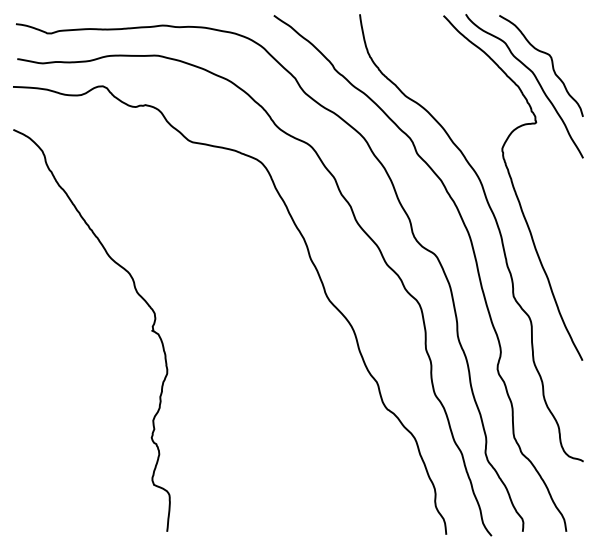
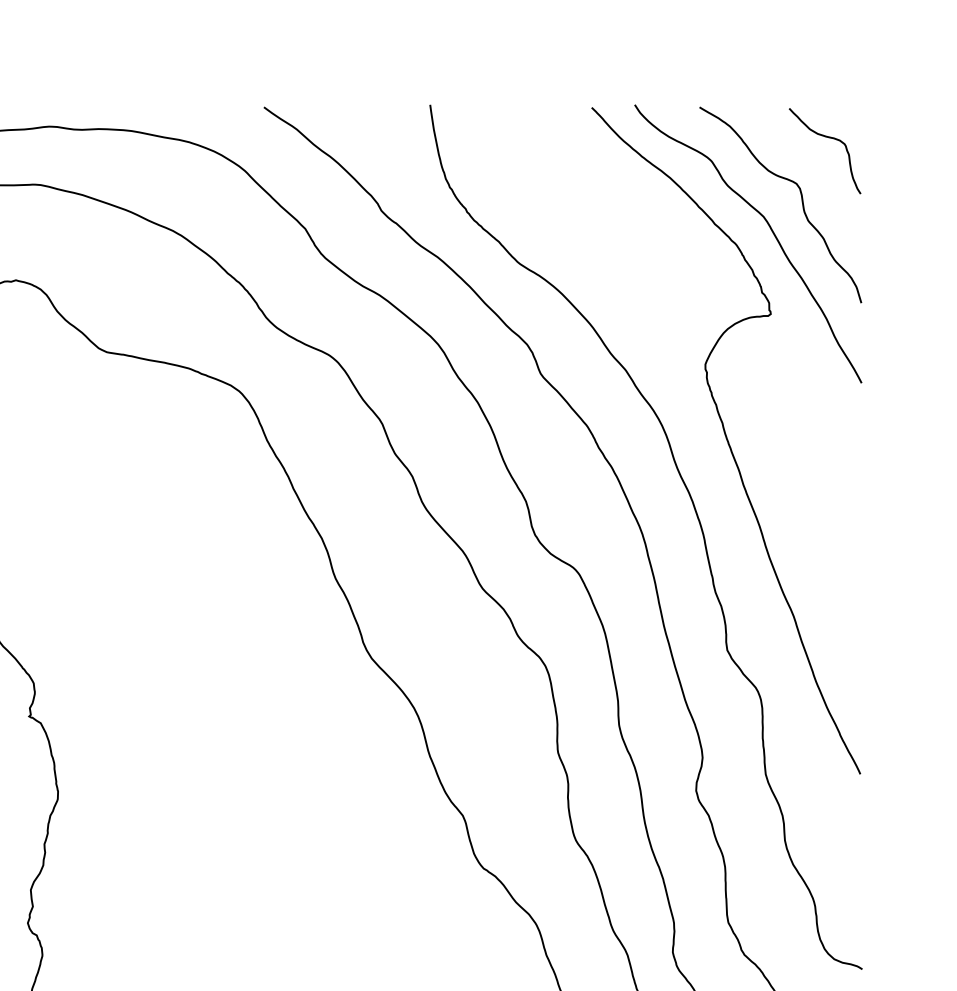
curve: (567, 32) -> (831, 140), added

